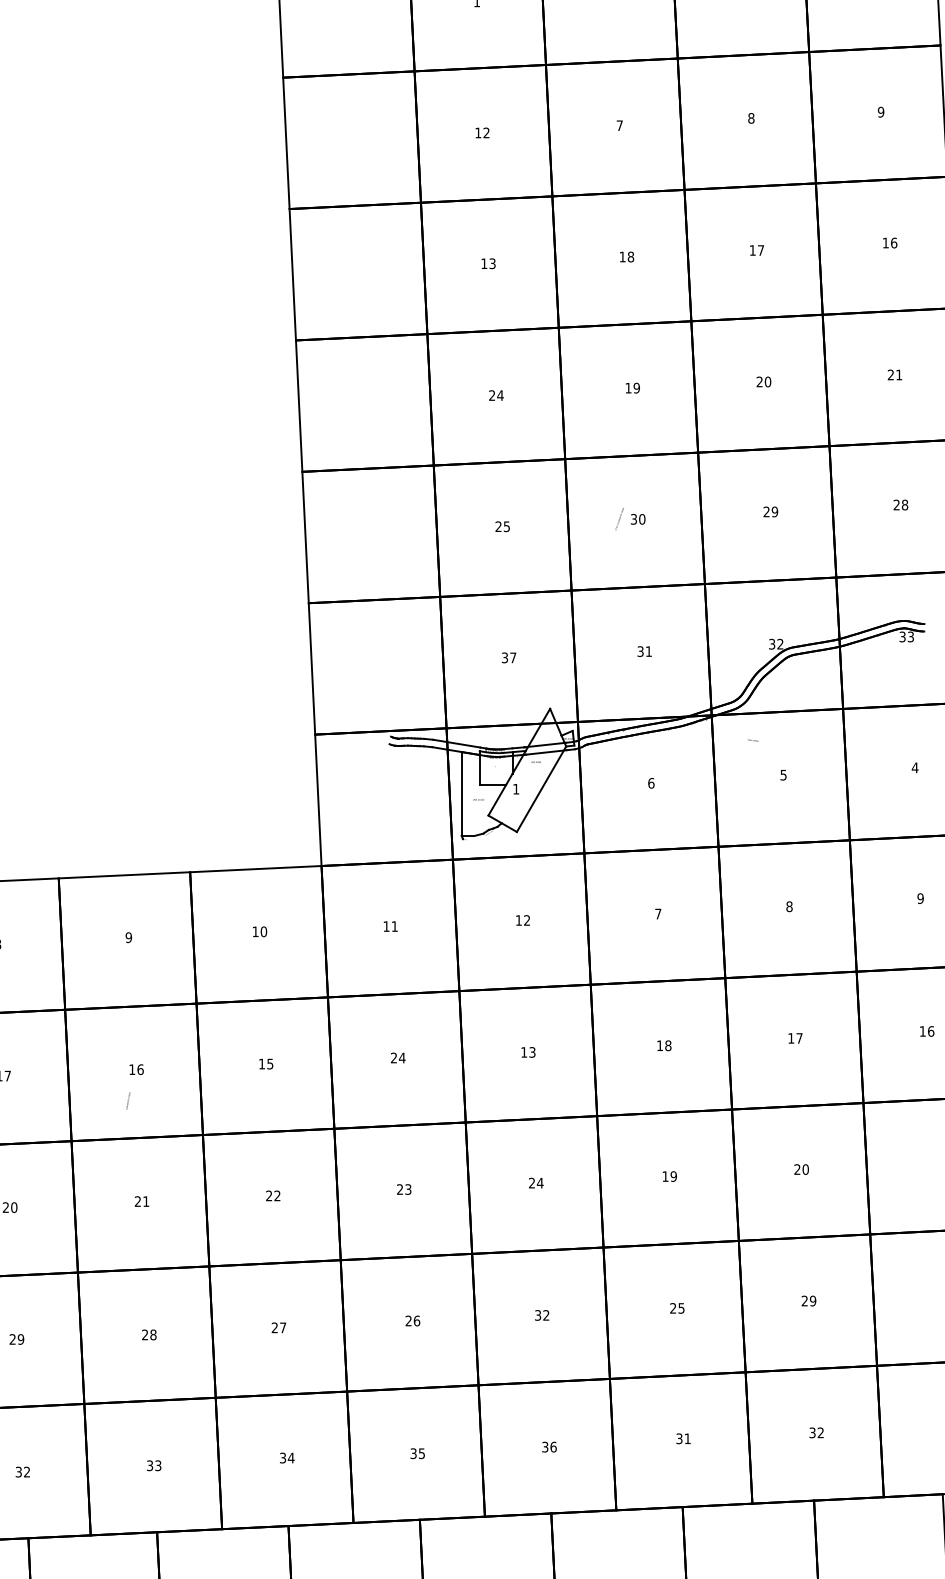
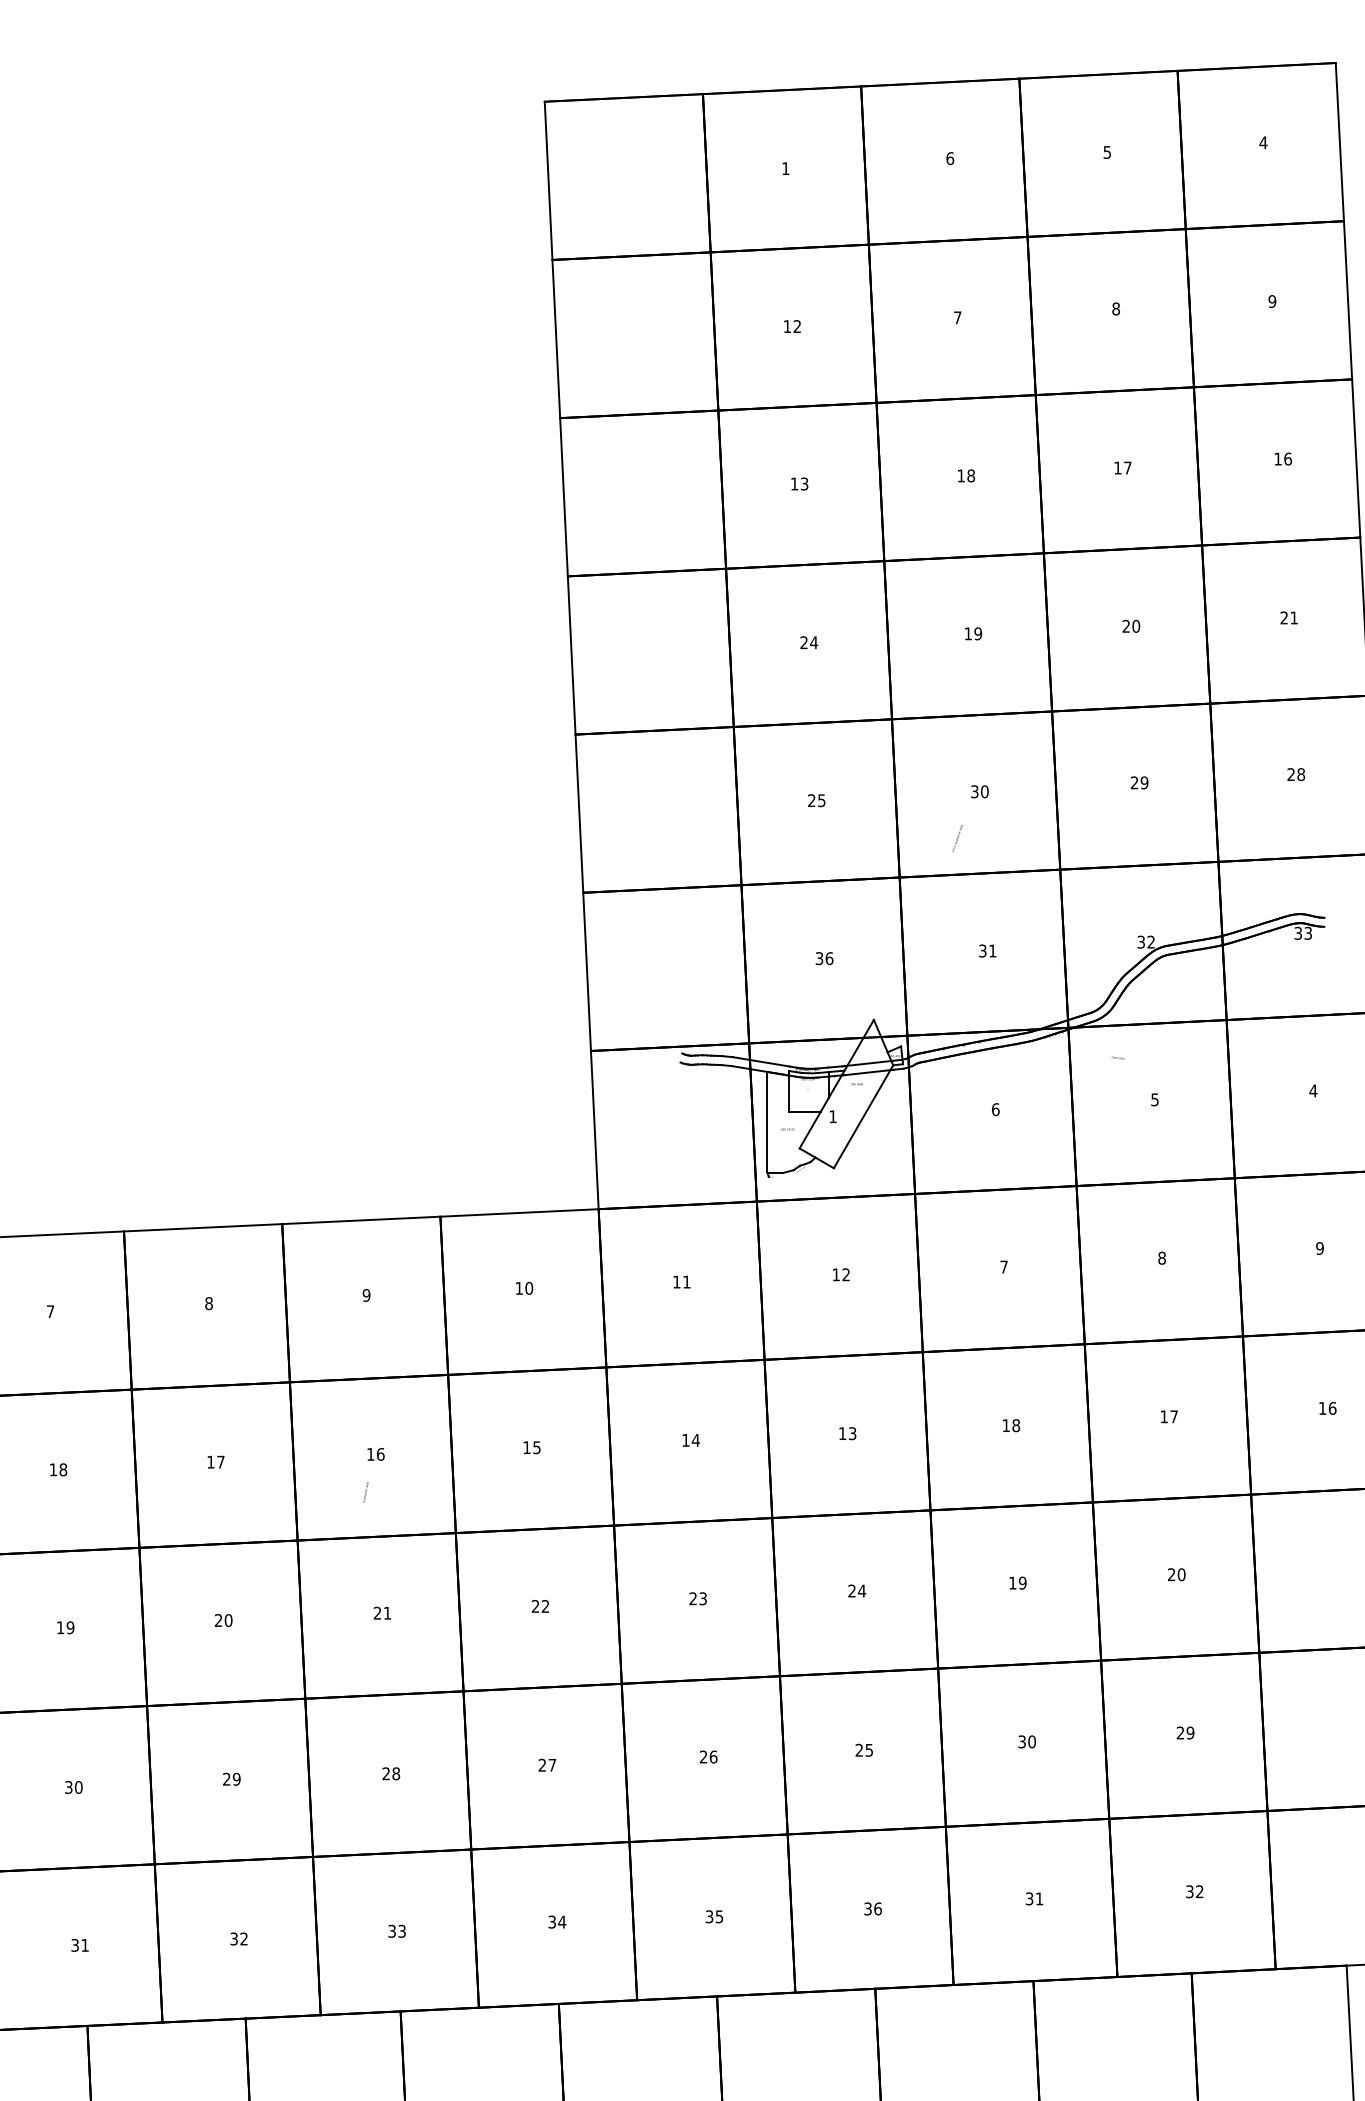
text: (619, 519) -> (957, 838), moved
text: (513, 657) -> (829, 958), 37 -> 36
text: (393, 1057) -> (685, 1439), 24 -> 14
text: (676, 1308) -> (1026, 1741), 25 -> 30
text: (541, 1314) -> (863, 1749), 32 -> 25

